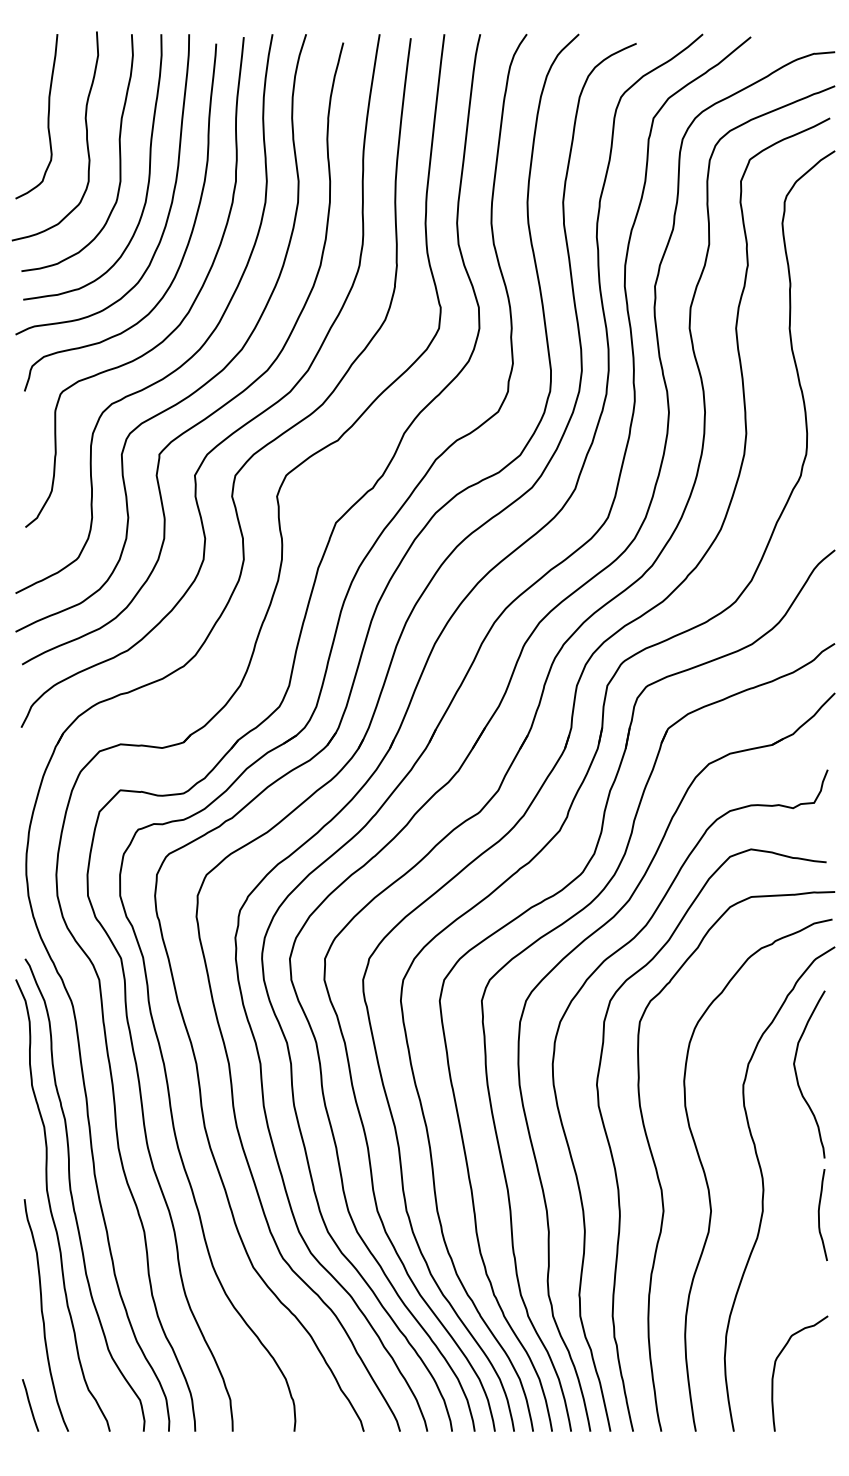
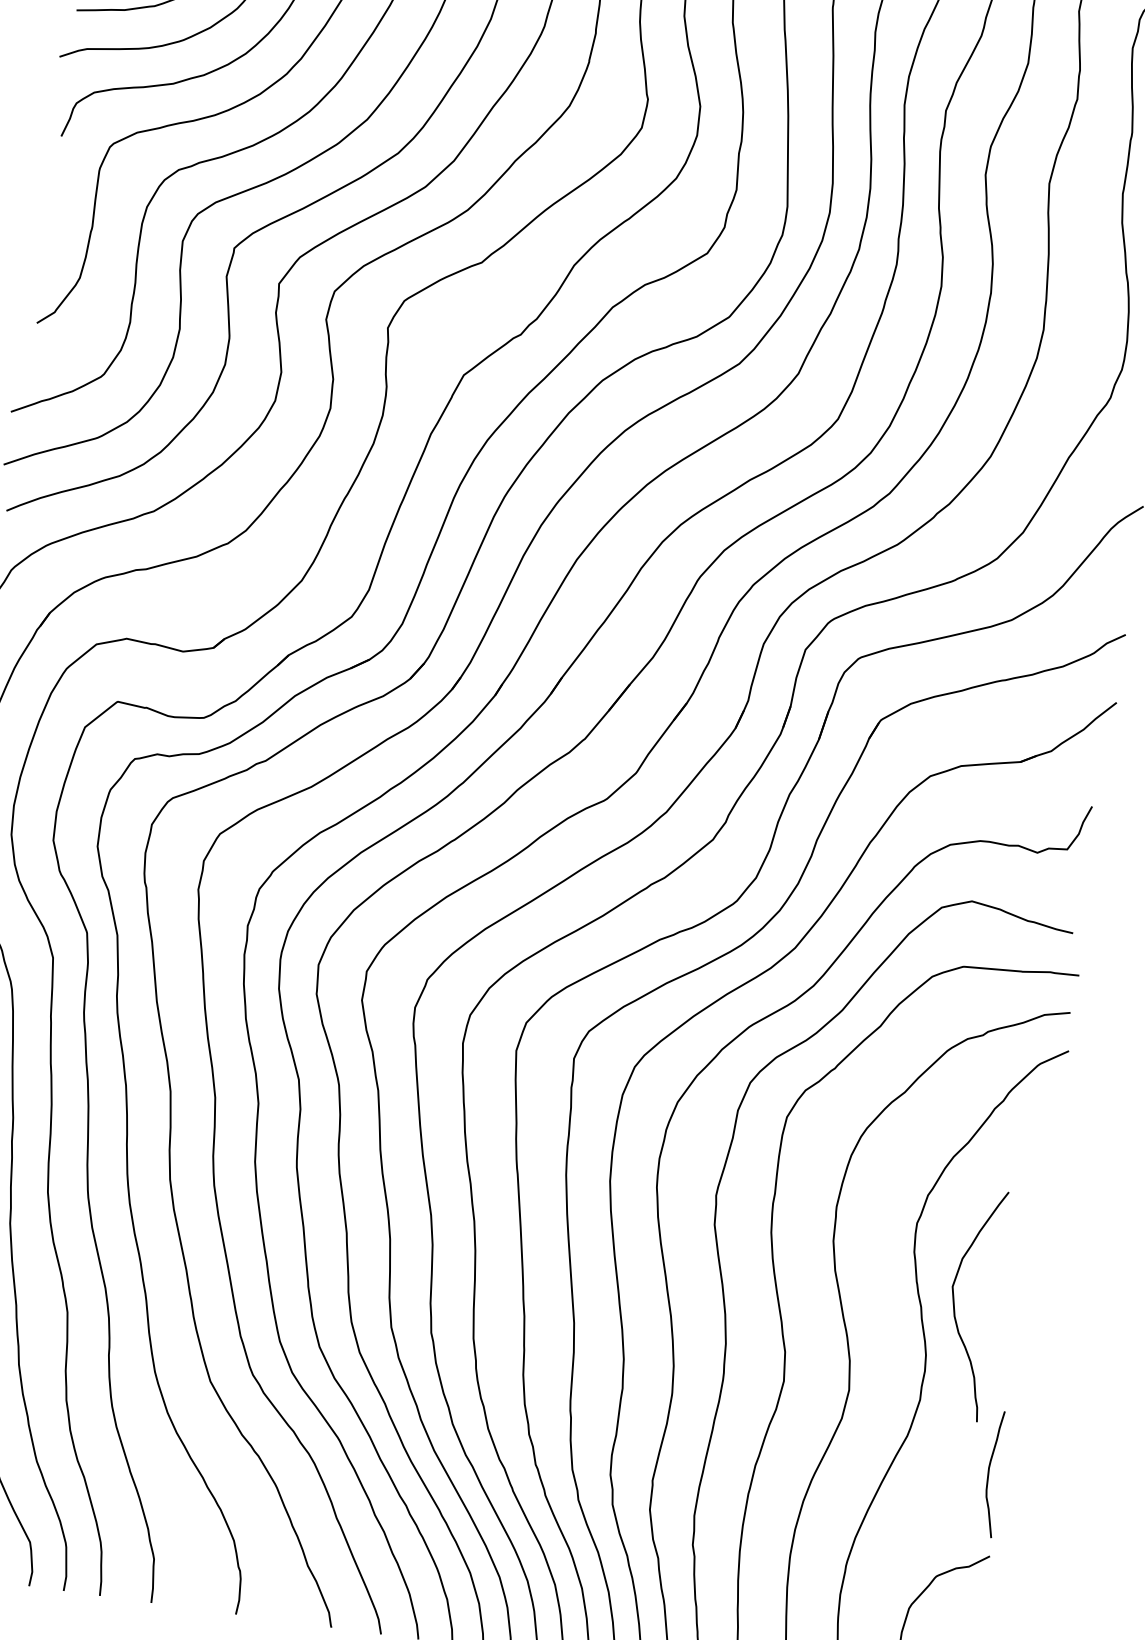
curve: (797, 1074) -> (955, 1301), moved
curve: (819, 1214) -> (989, 1472), moved

